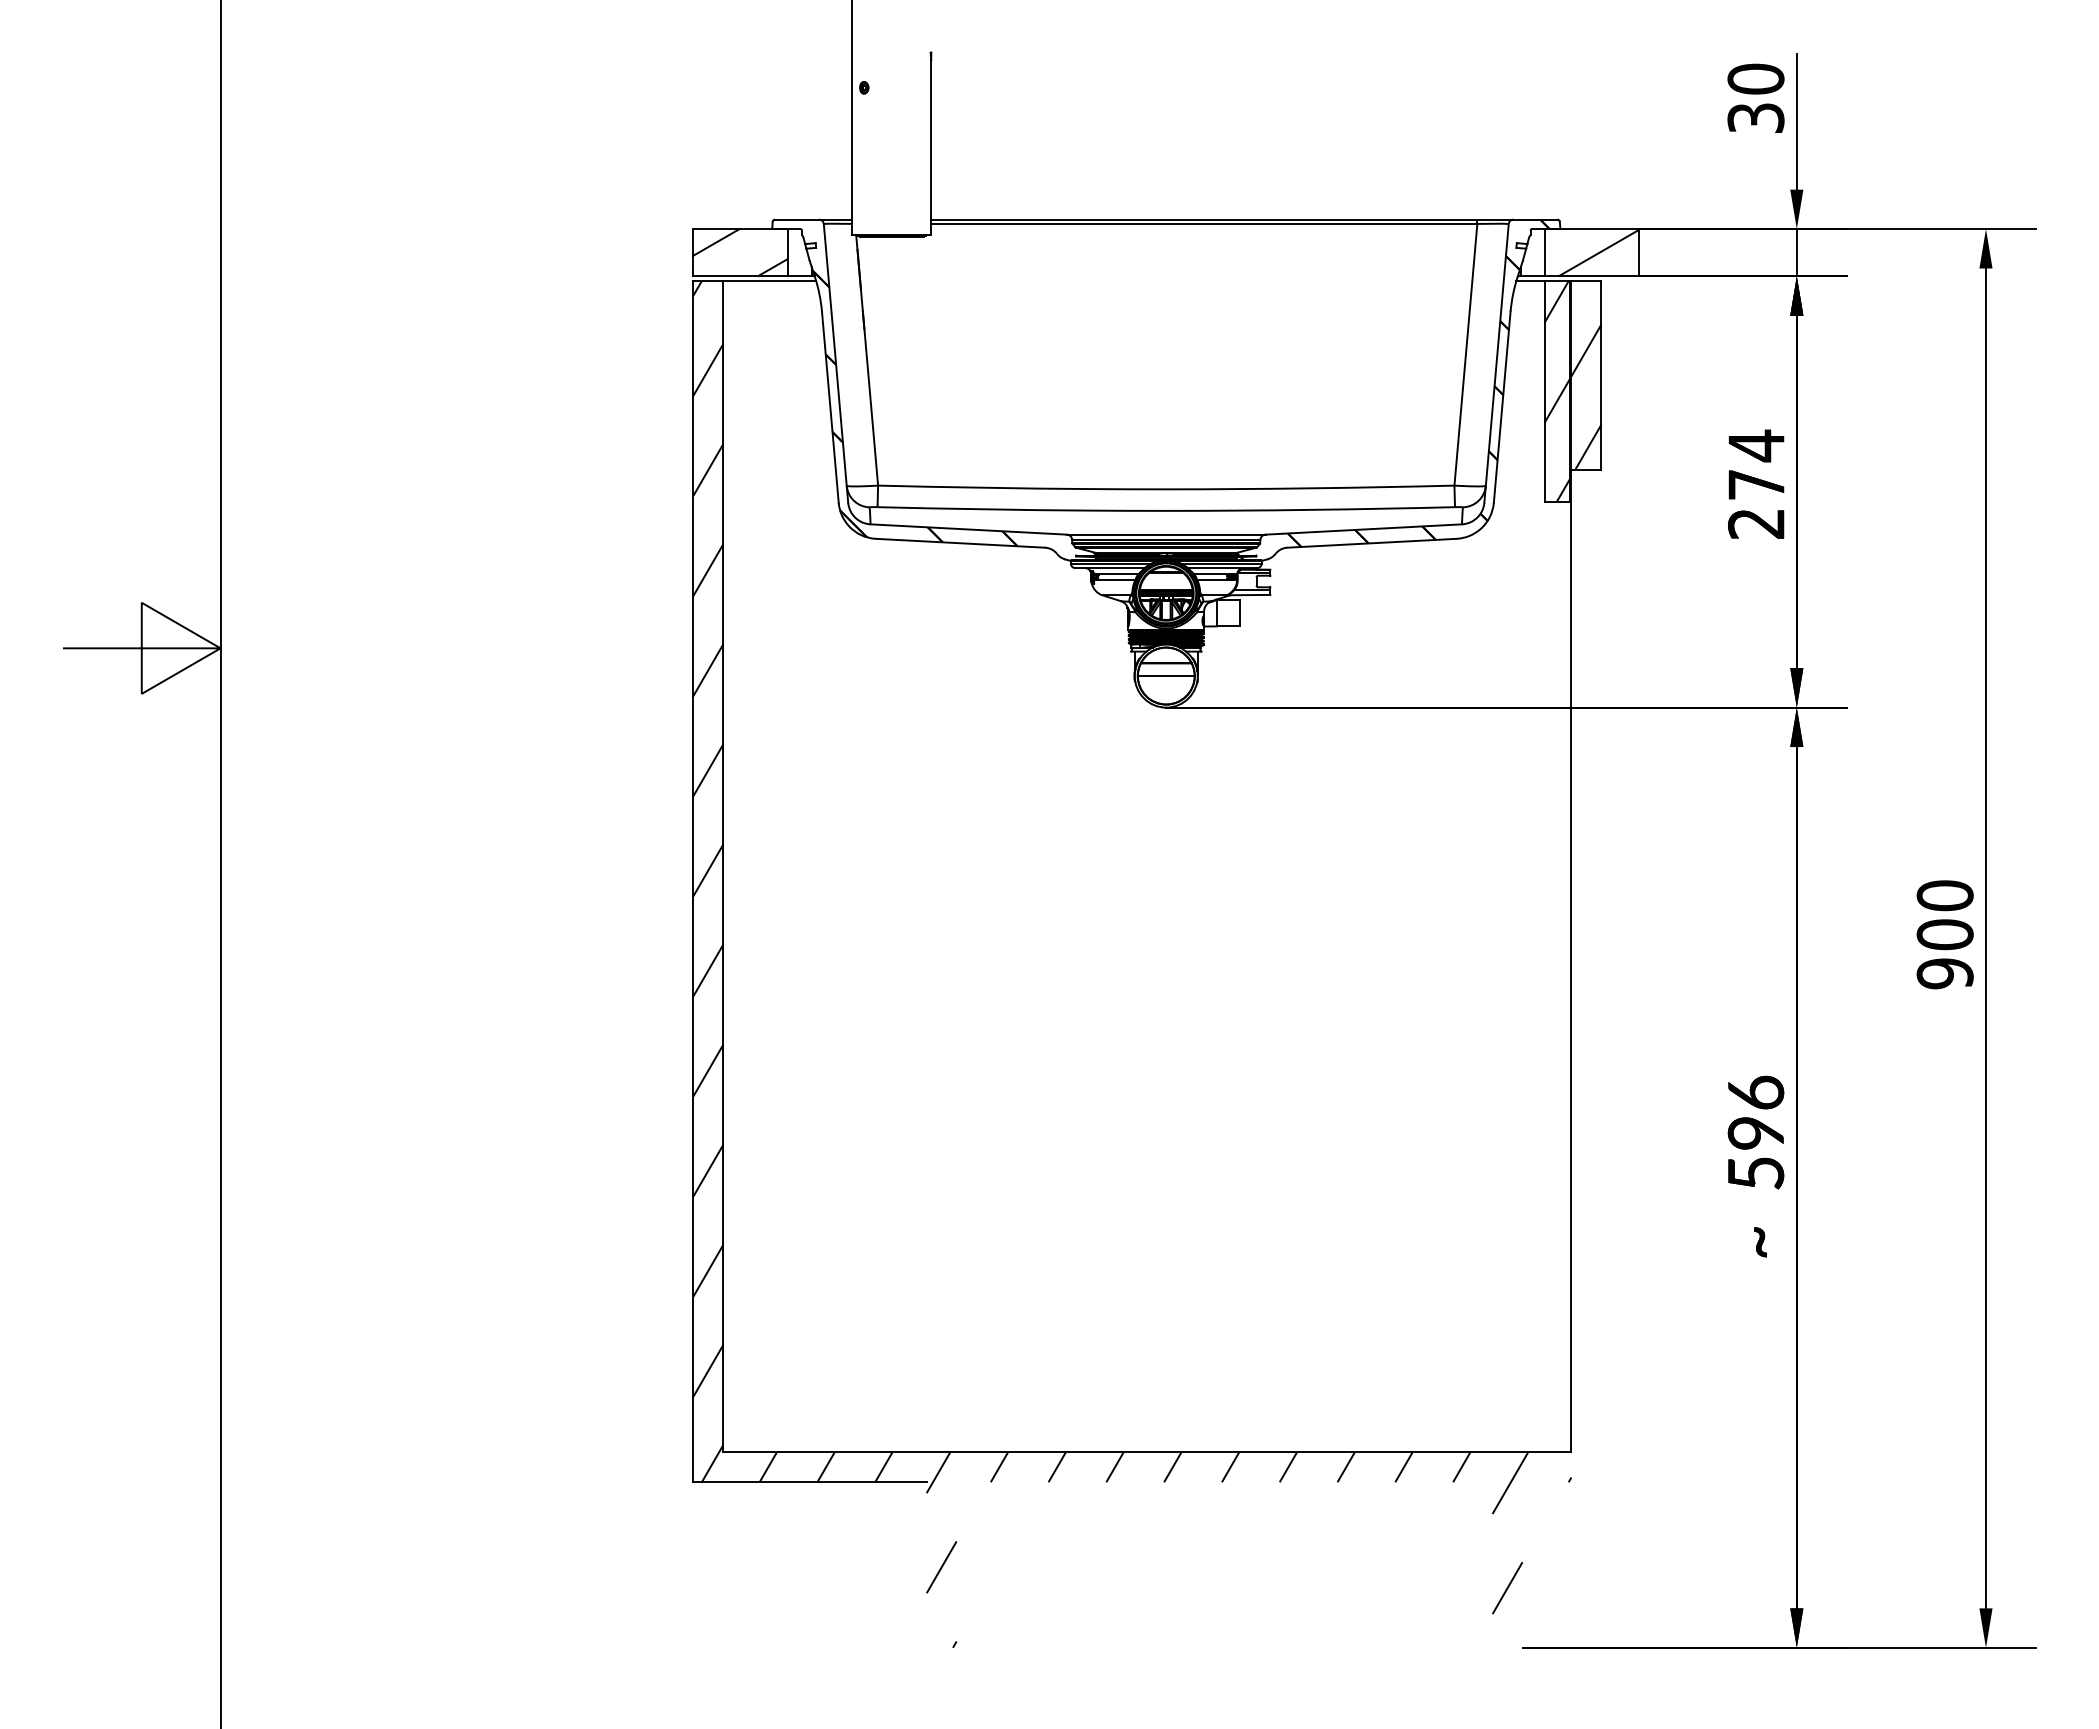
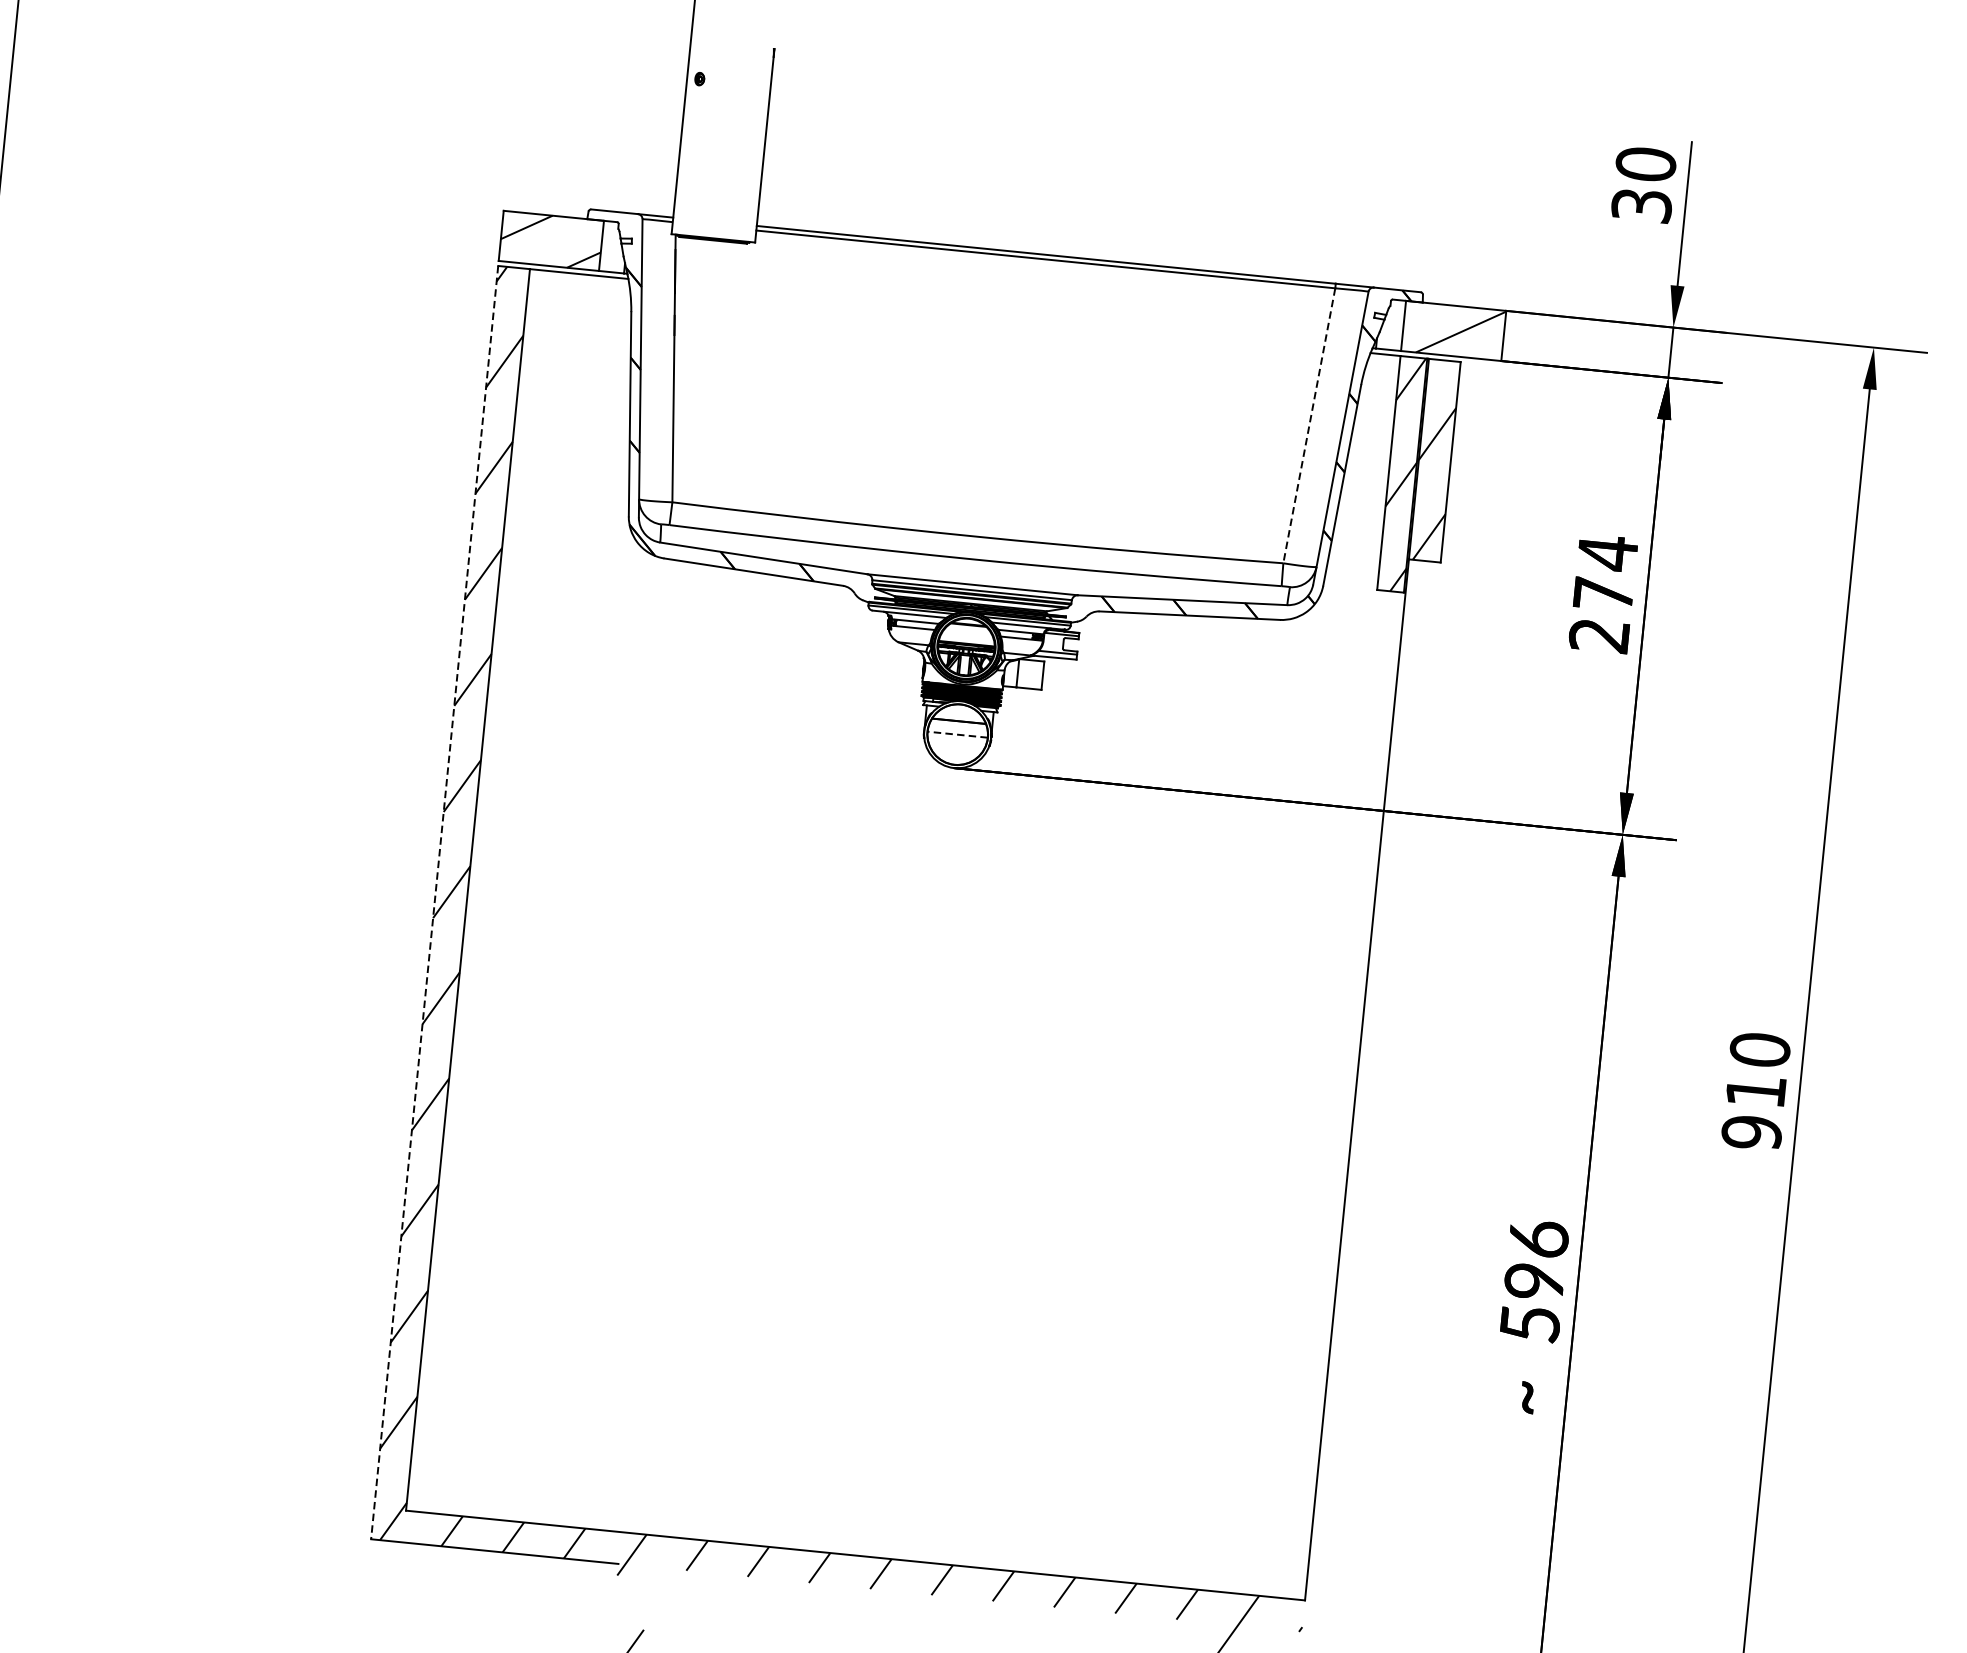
line: (1465, 355) -> (1308, 426), solid -> dashed
line: (1165, 676) -> (956, 735), solid -> dashed
line: (693, 881) -> (434, 902), solid -> dashed
text: (1944, 934) -> (1755, 1090), 900 -> 910

